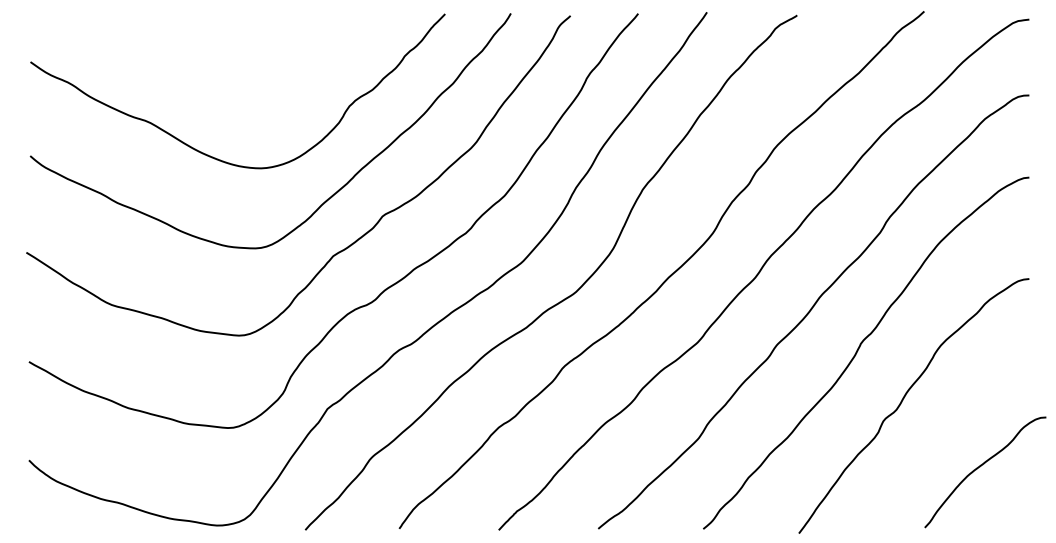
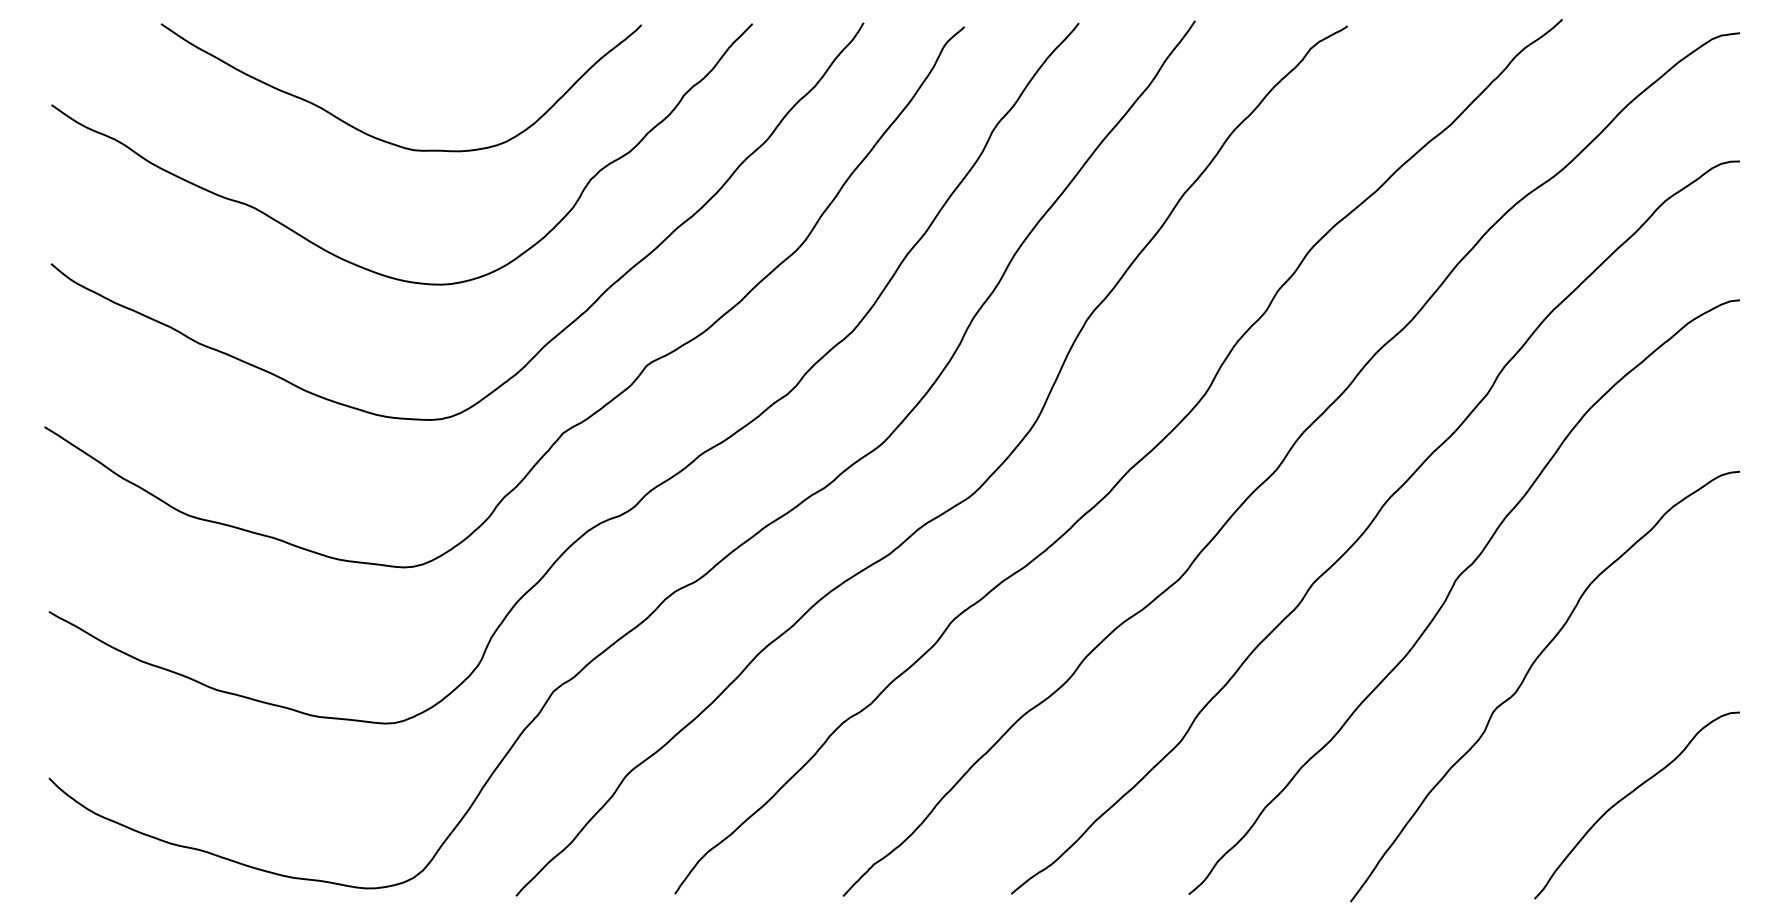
curve: (225, 81) -> (381, 137), added
curve: (980, 467) -> (1628, 797), moved

